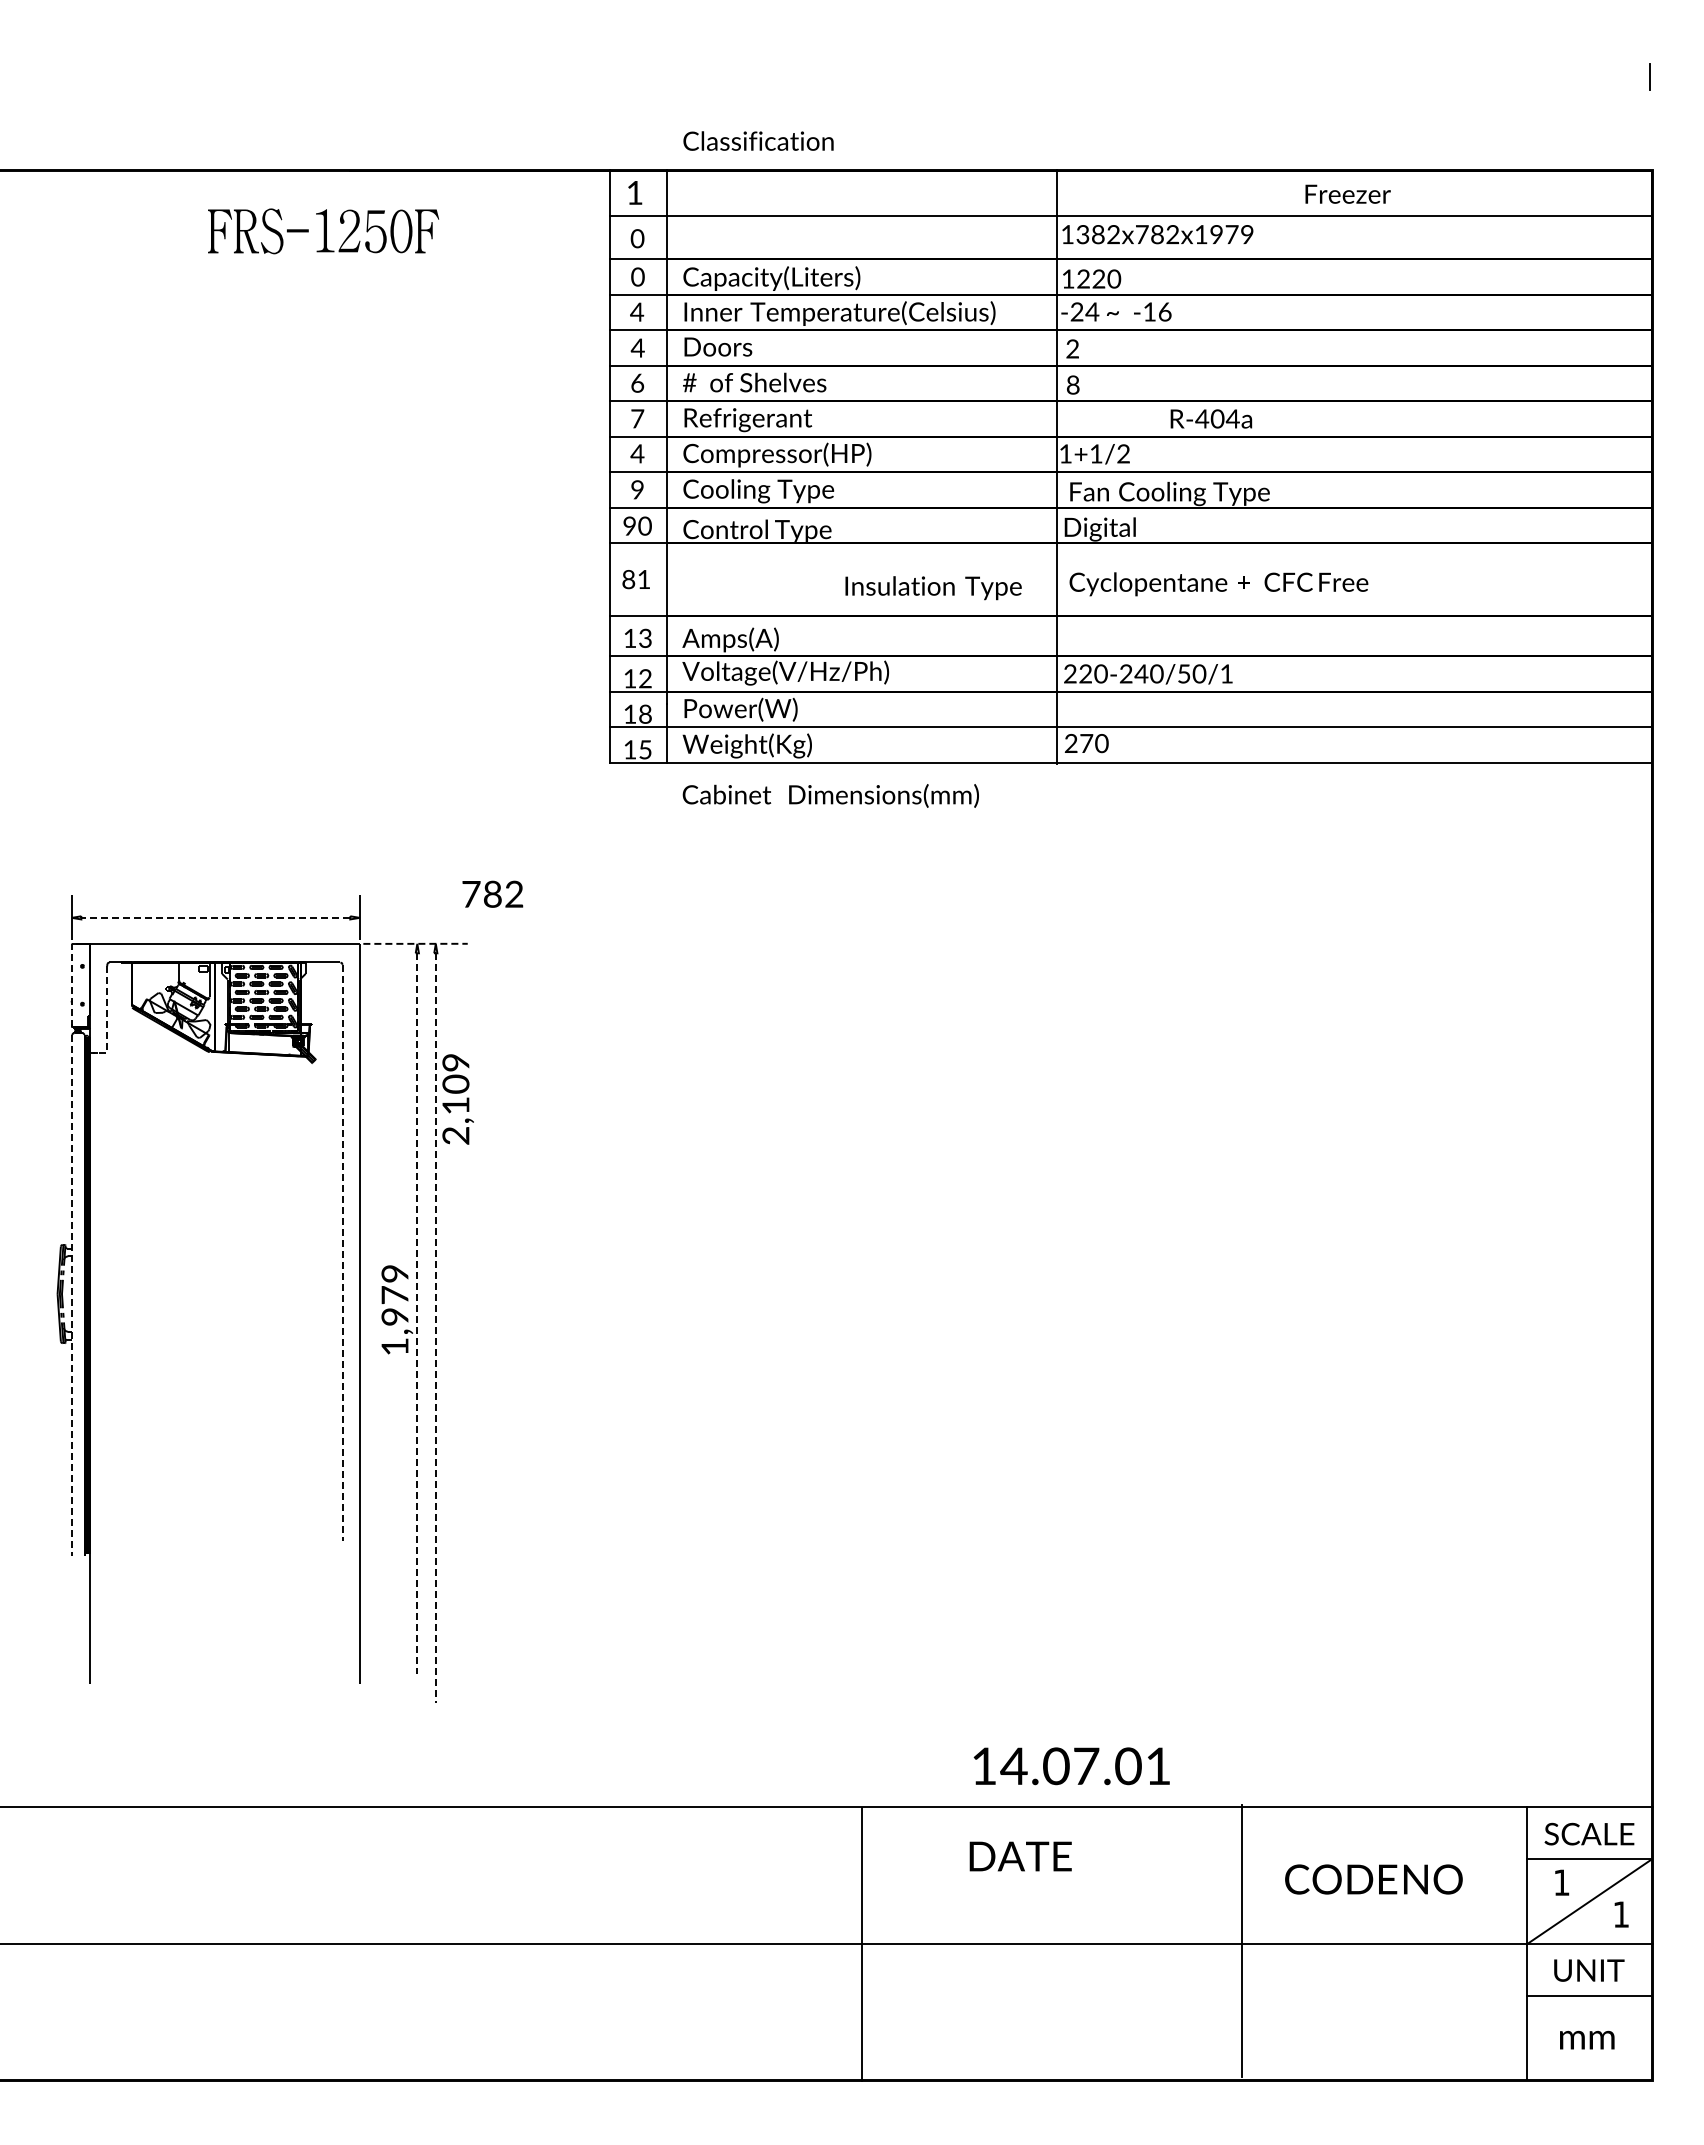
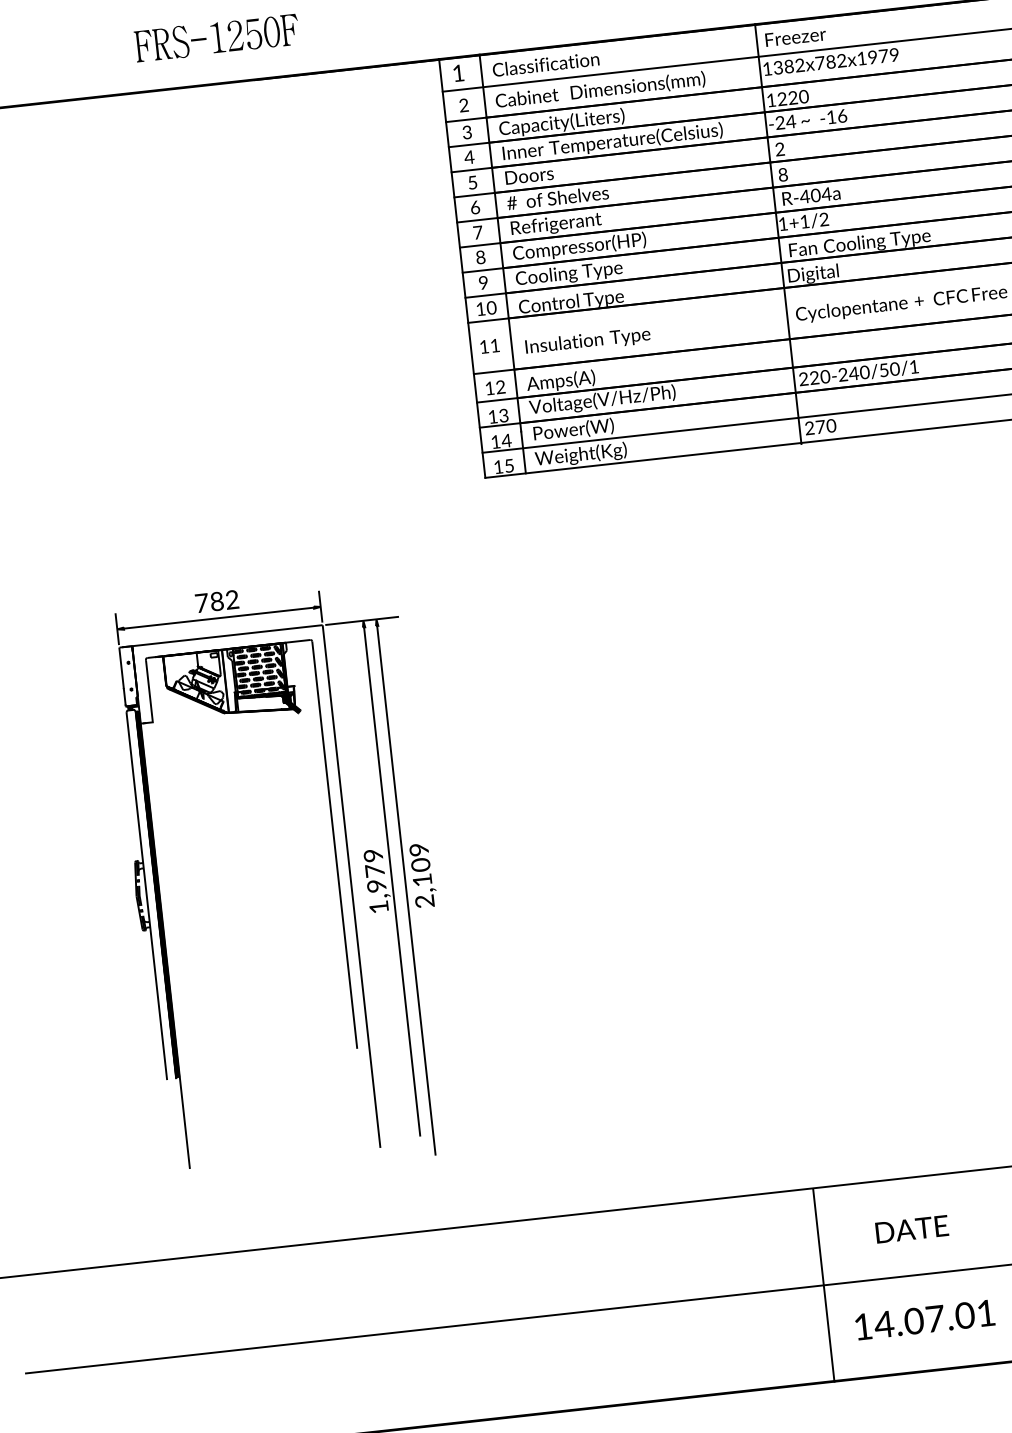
text: (758, 140) -> (545, 64), moved
text: (1347, 193) -> (795, 36), moved
text: (323, 231) -> (216, 38), moved
text: (637, 238) -> (463, 105), 0 -> 2
text: (637, 276) -> (466, 132), 0 -> 3
text: (637, 347) -> (472, 182), 4 -> 5
text: (1211, 418) -> (811, 195), moved
text: (637, 453) -> (480, 257), 4 -> 8
text: (629, 525) -> (480, 308), 90 -> 10
text: (628, 579) -> (484, 346), 81 -> 11
text: (933, 588) -> (588, 341), moved
text: (645, 641) -> (501, 389), 13 -> 12
text: (645, 681) -> (504, 417), 12 -> 13
text: (645, 713) -> (506, 440), 18 -> 14
text: (830, 795) -> (600, 90), moved
text: (492, 893) -> (216, 600), moved
line: (215, 917) -> (218, 617), dashed -> solid
line: (416, 943) -> (362, 620), dashed -> solid
line: (71, 984) -> (122, 676), dashed -> solid
line: (107, 1019) -> (150, 698), dashed -> solid
text: (457, 1099) -> (423, 875), moved
line: (342, 1253) -> (334, 845), dashed -> solid
line: (71, 1295) -> (146, 896), dashed -> solid
line: (417, 1314) -> (392, 882), dashed -> solid
line: (435, 1328) -> (406, 891), dashed -> solid
text: (1071, 1766) -> (924, 1320), moved
text: (1020, 1856) -> (911, 1229), moved
line: (861, 1943) -> (823, 1284), moved

